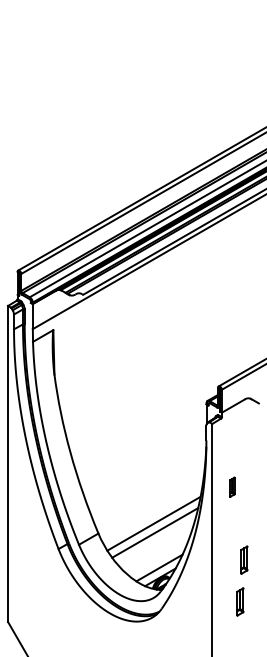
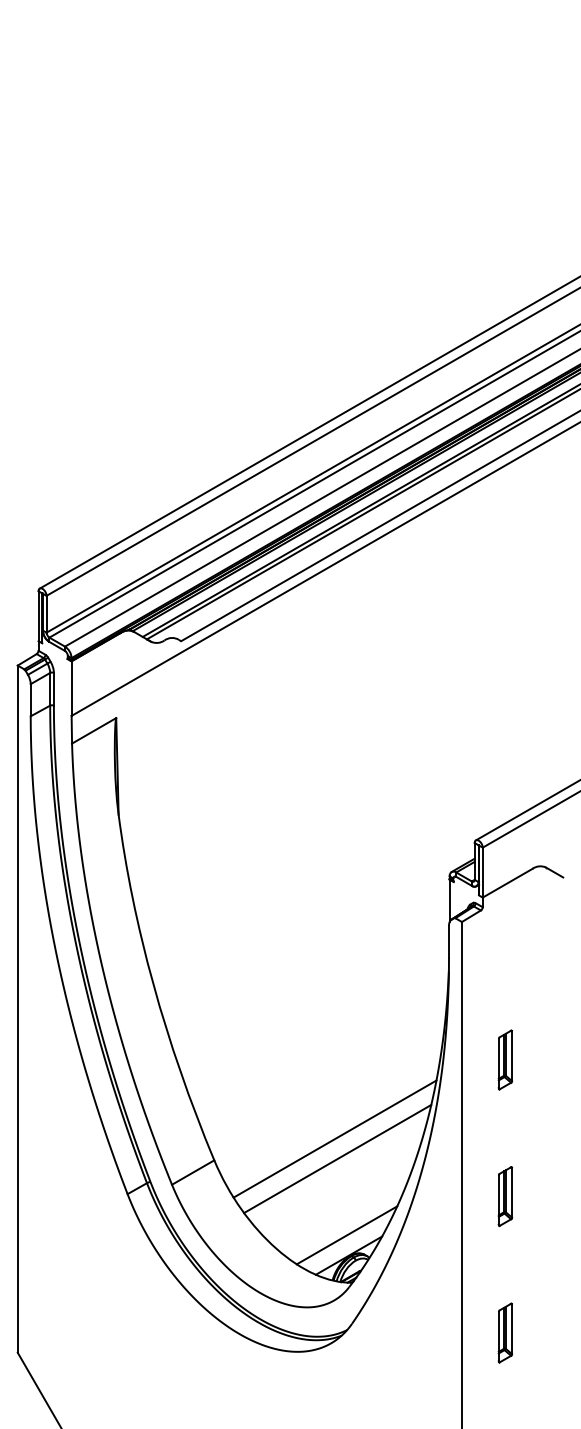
part: (232, 486) -> (505, 1058), size x1.43
part: (244, 559) -> (505, 1195), moved
part: (240, 601) -> (505, 1332), moved

